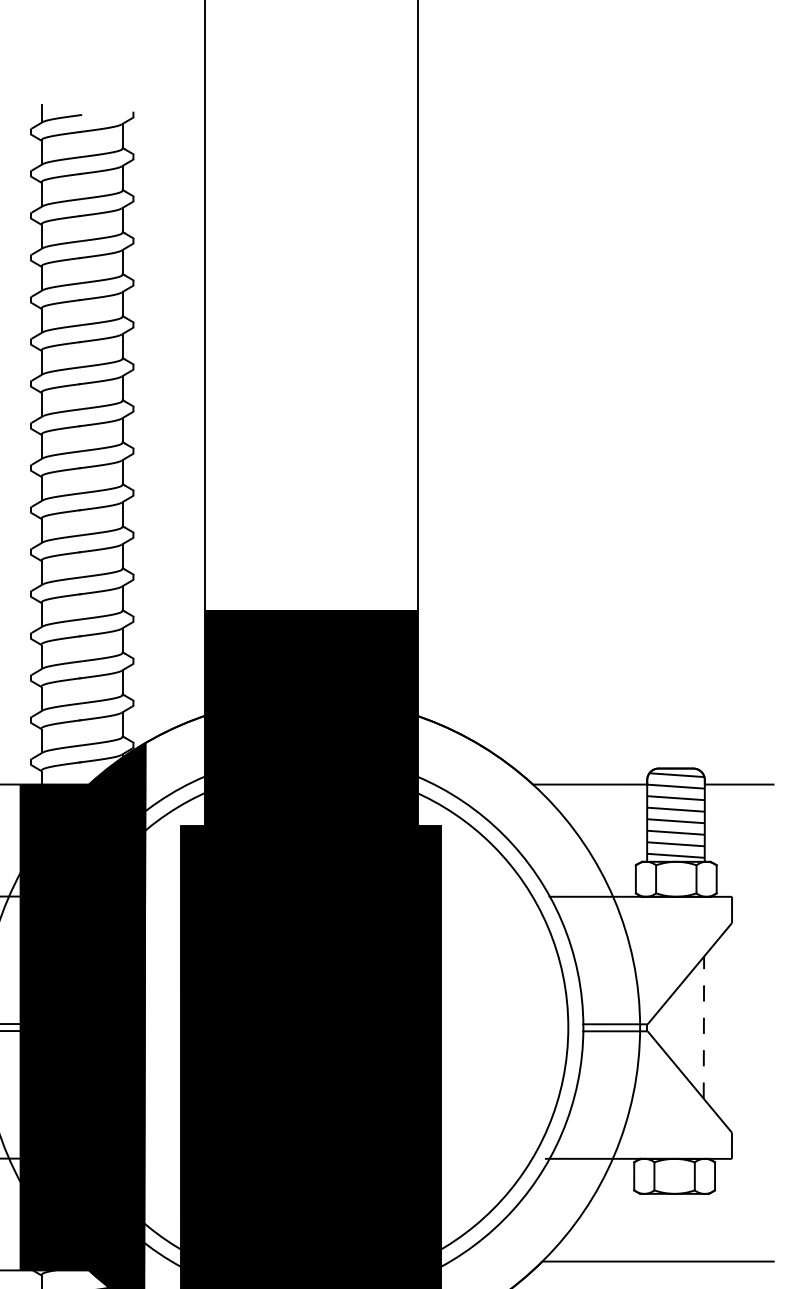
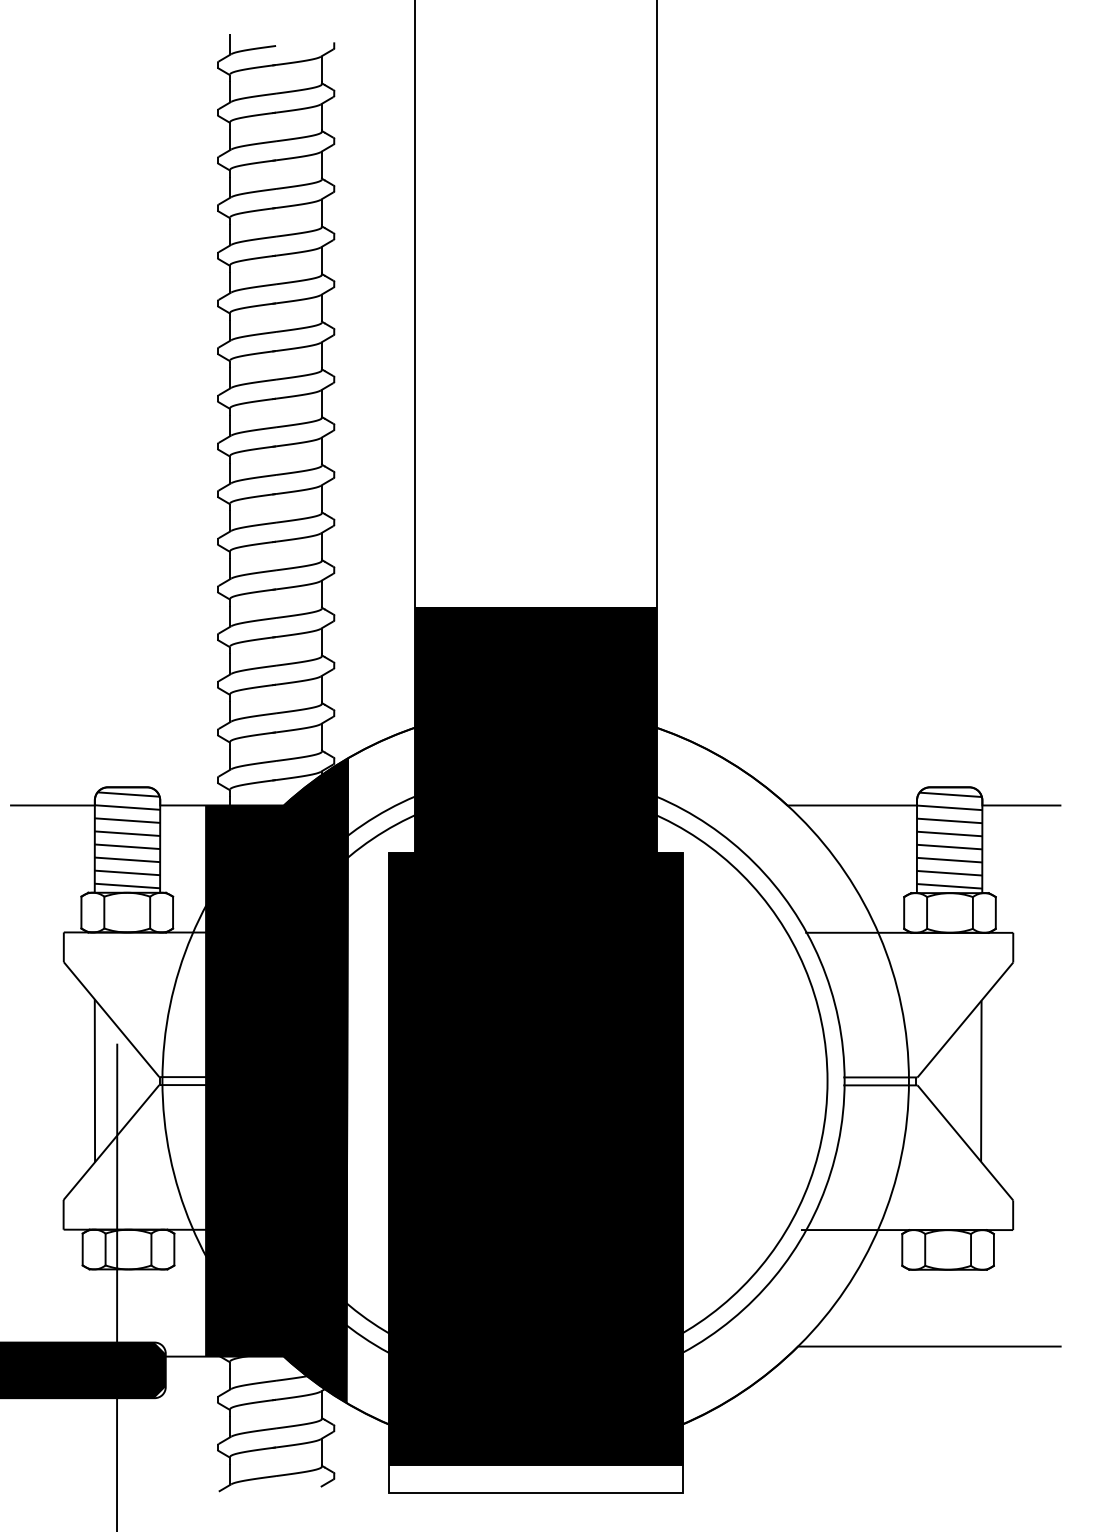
line: (704, 1027) -> (981, 1081), dashed -> solid

